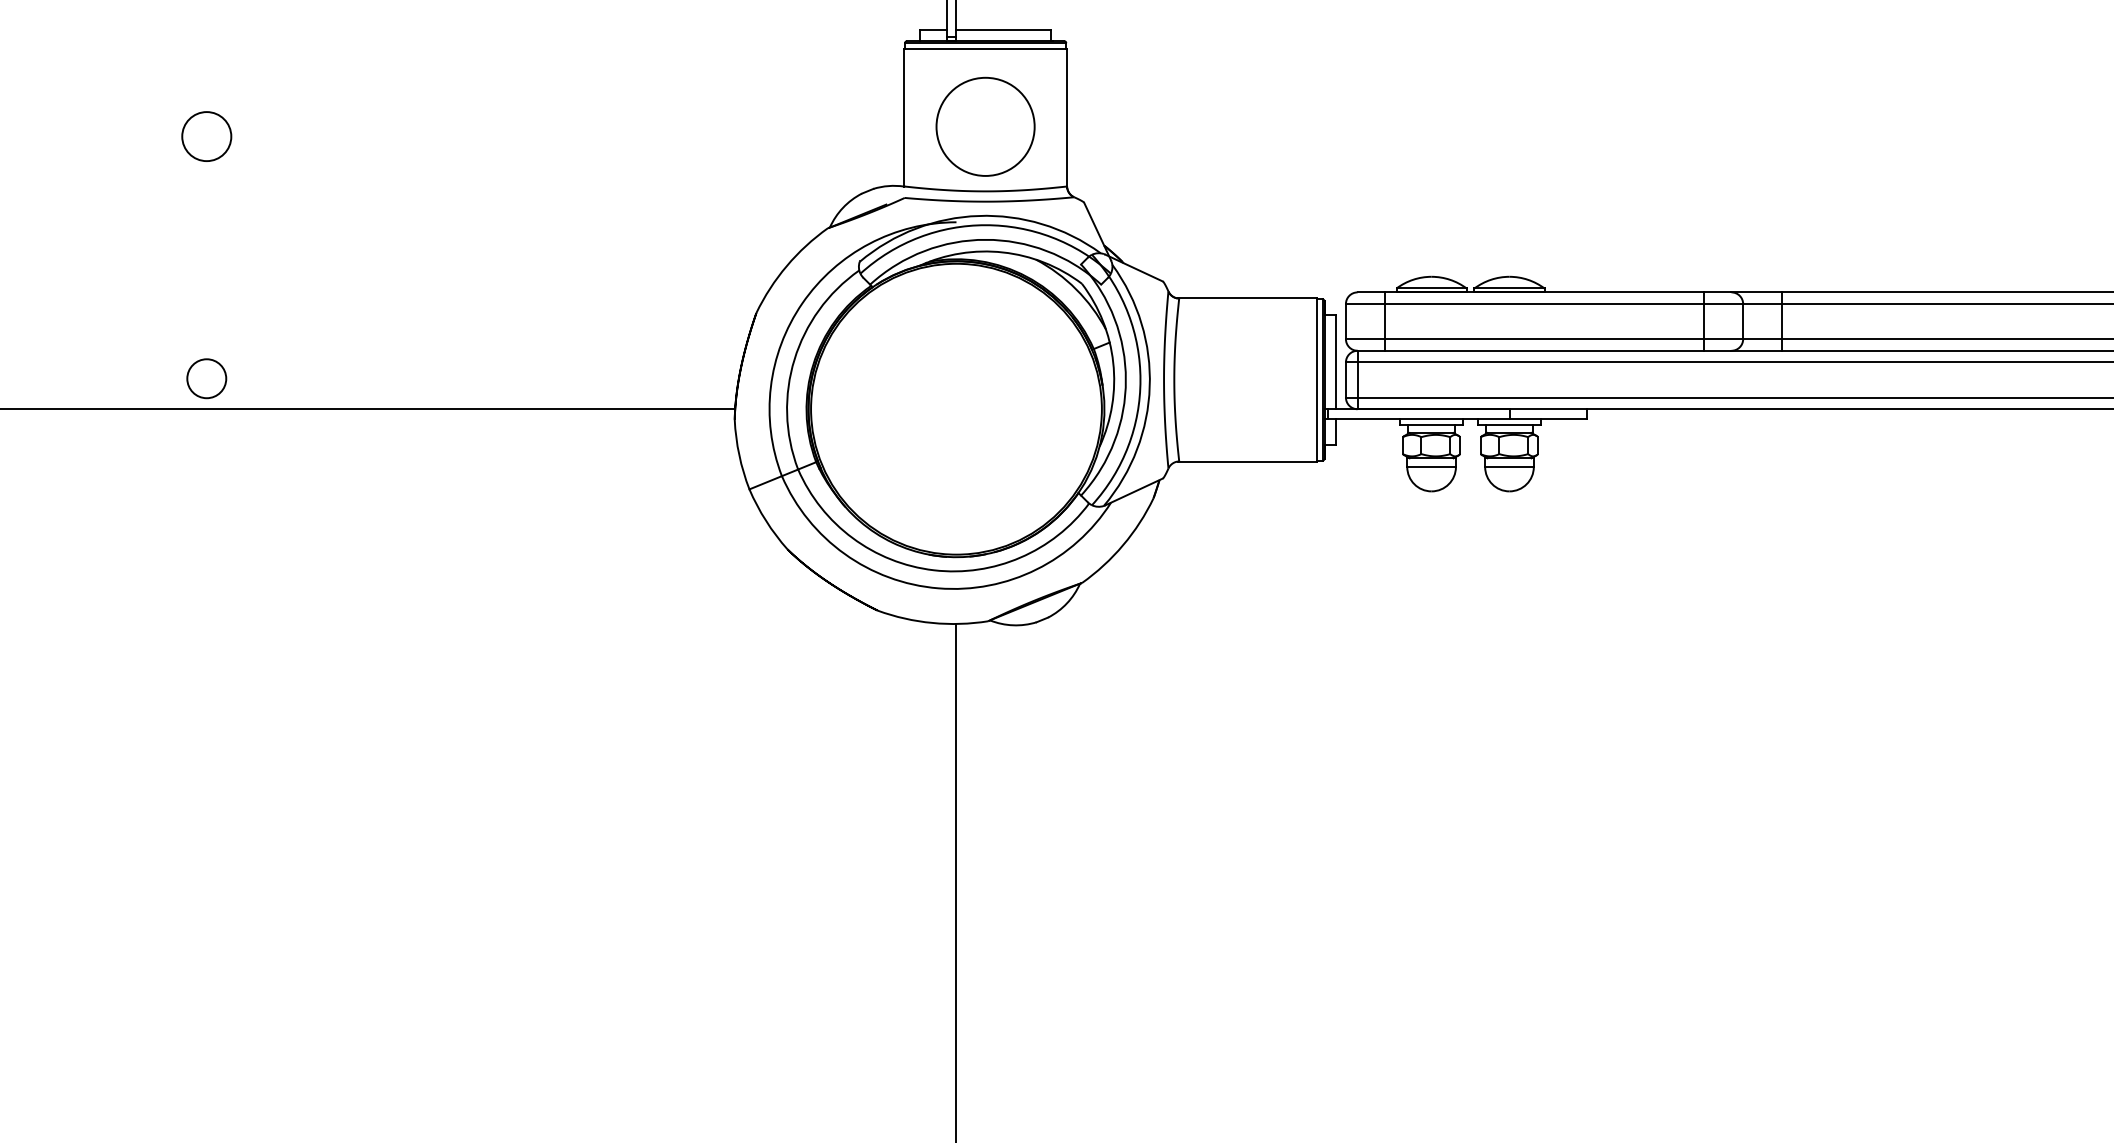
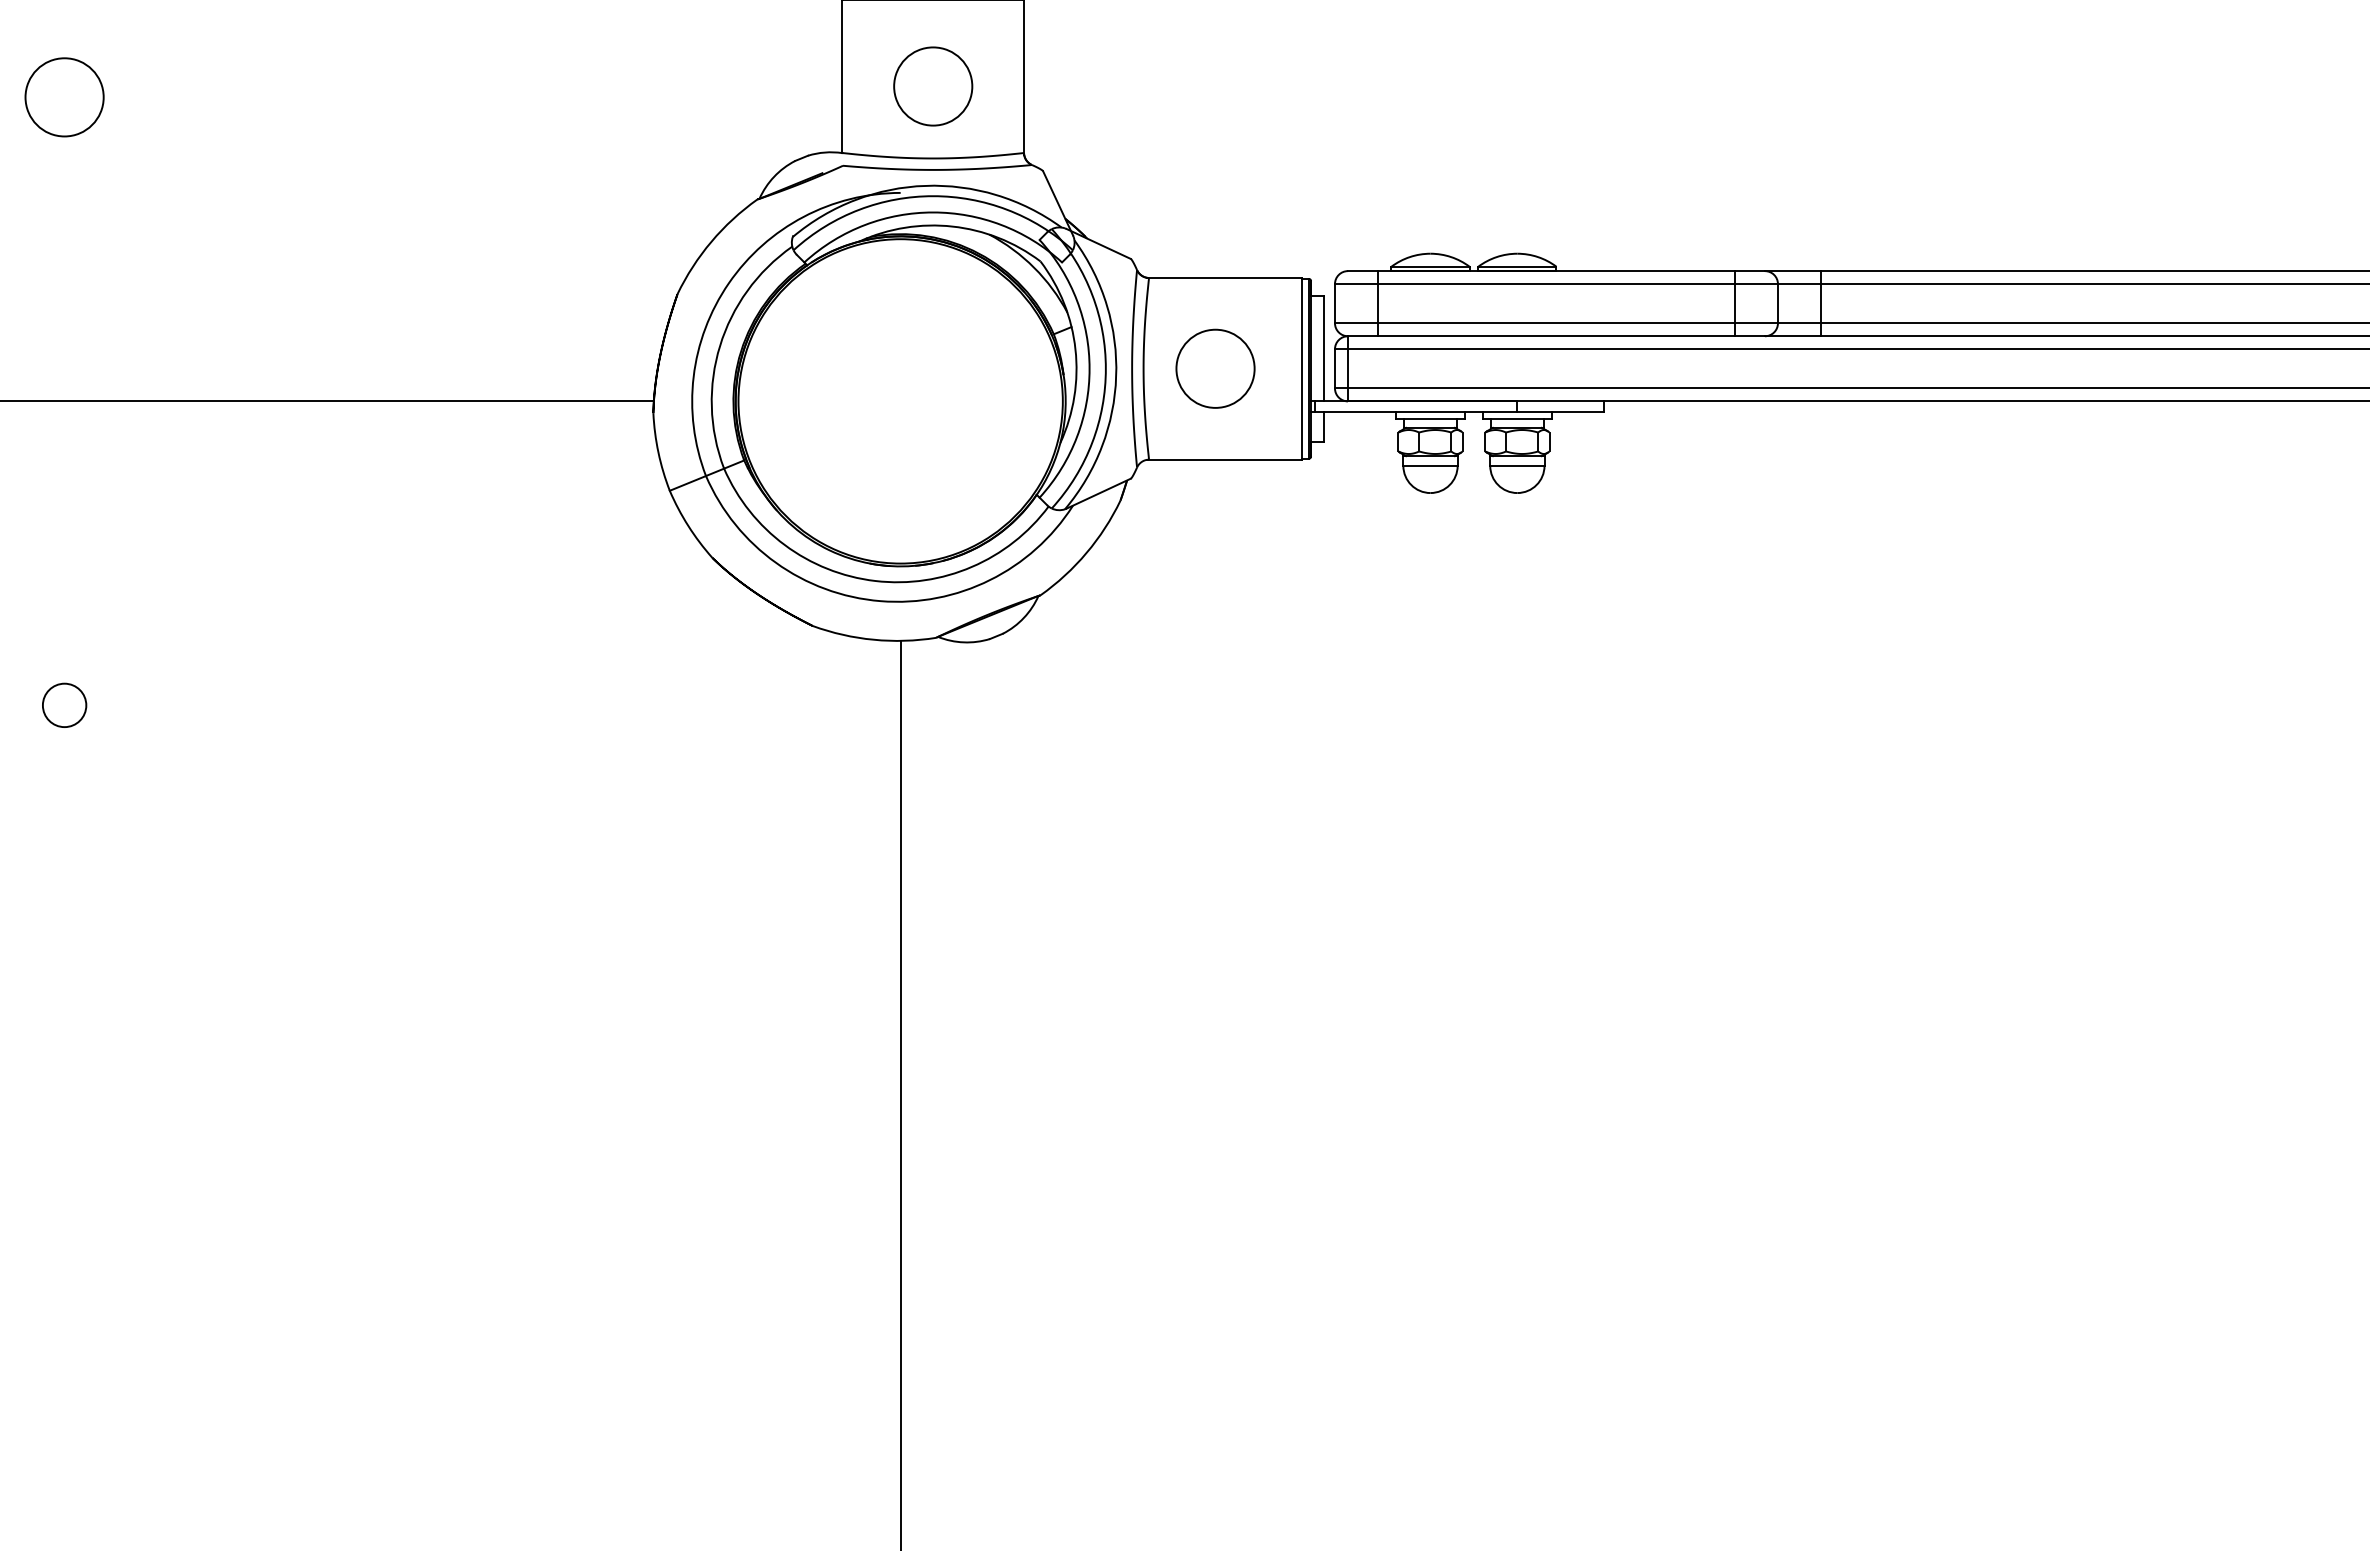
circle: (985, 126) -> (933, 86), size x0.71
circle: (206, 136) -> (64, 97), size x1.43
circle: (206, 377) -> (64, 704), moved
circle: (1238, 379) -> (1215, 368), added

